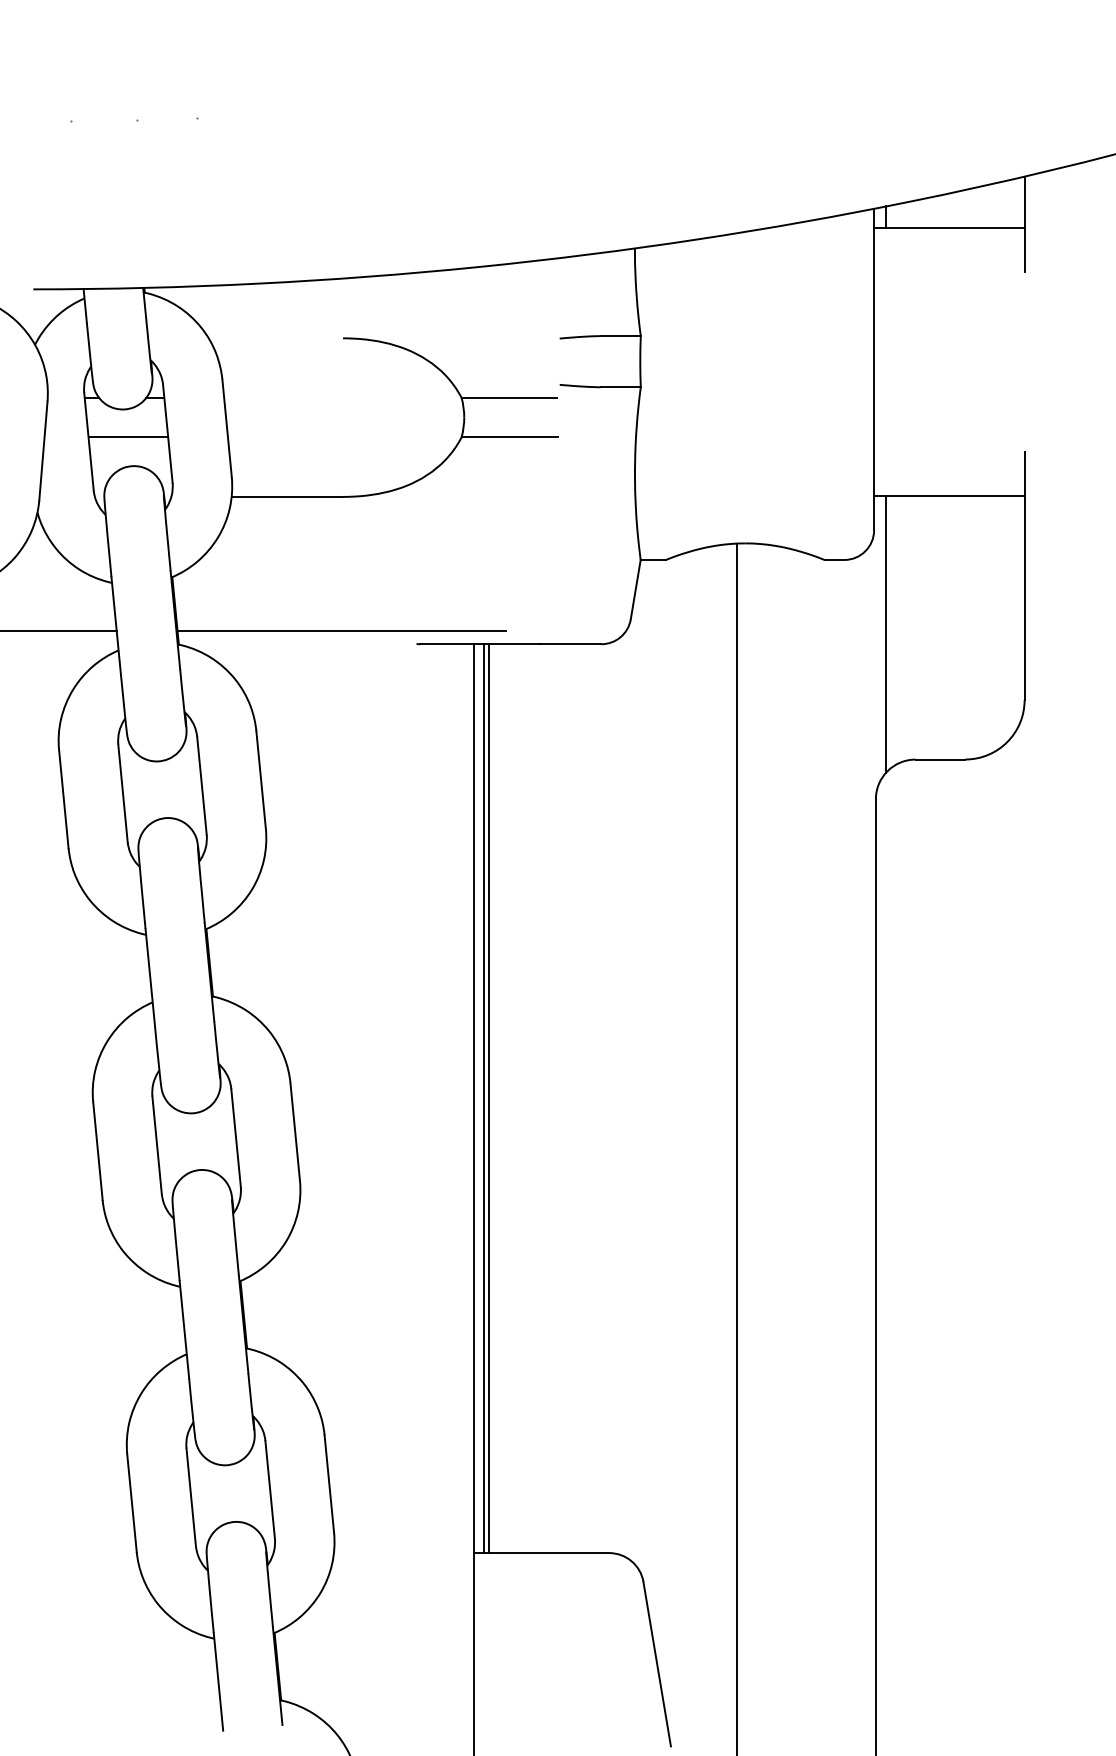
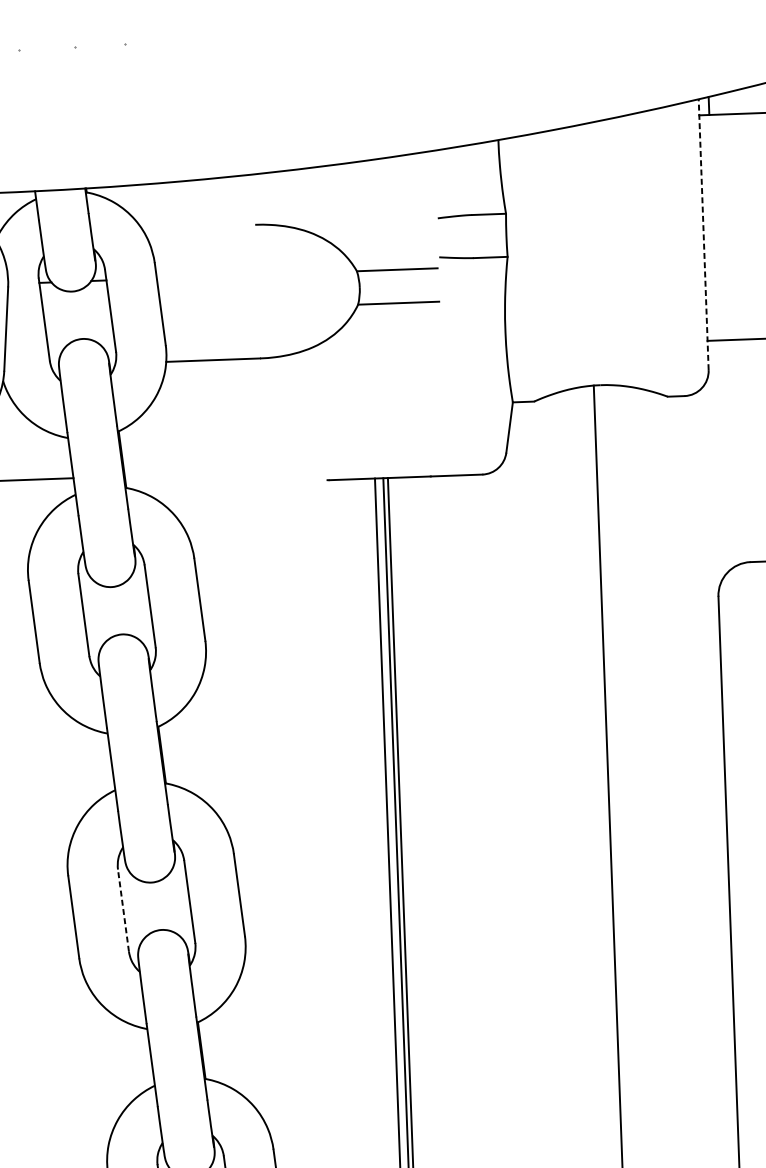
line: (874, 369) -> (704, 234), solid -> dashed
line: (128, 437) -> (77, 315), removed
line: (341, 630) -> (262, 471), removed
line: (886, 633) -> (722, 456), removed
line: (157, 1144) -> (123, 909), solid -> dashed

